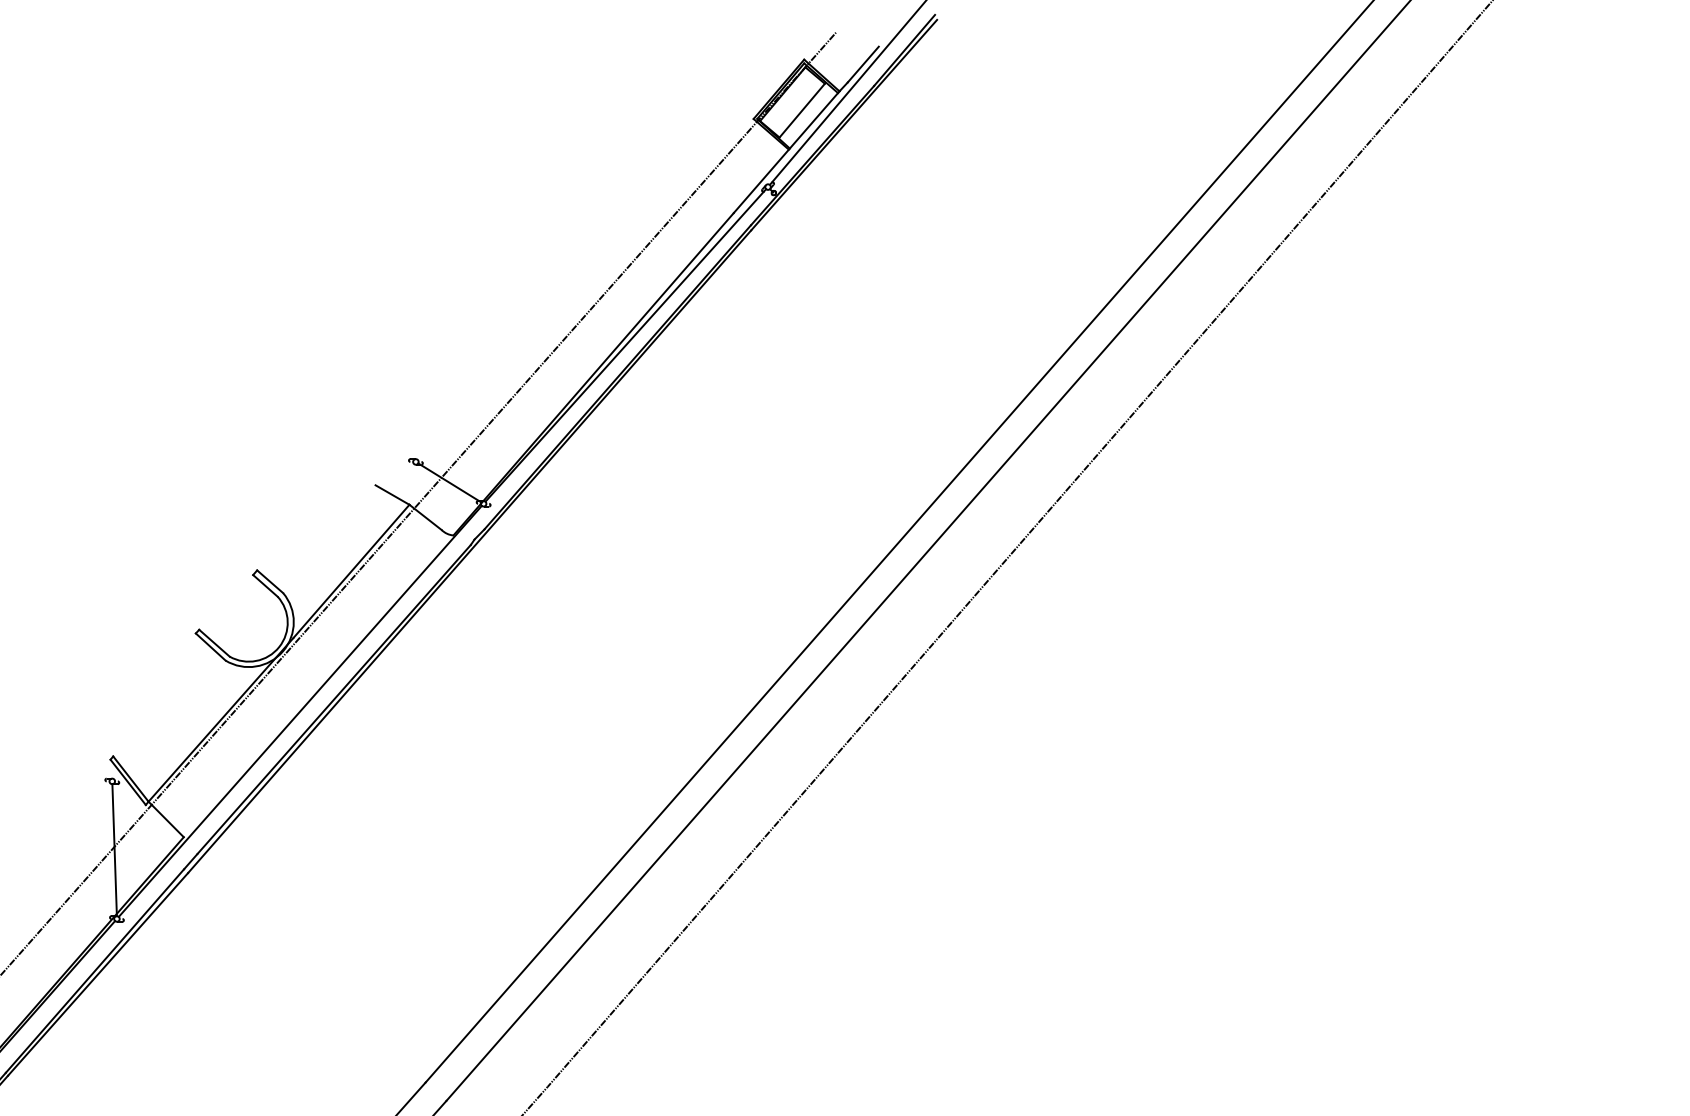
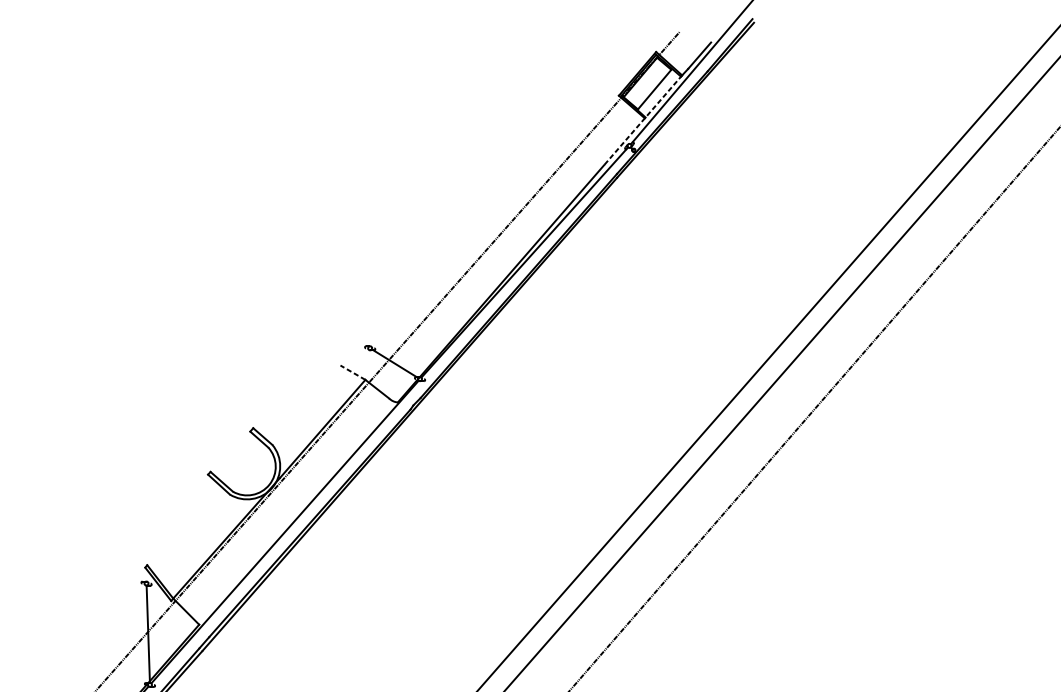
line: (786, 152) -> (643, 120), solid -> dashed
line: (392, 495) -> (352, 373), solid -> dashed

